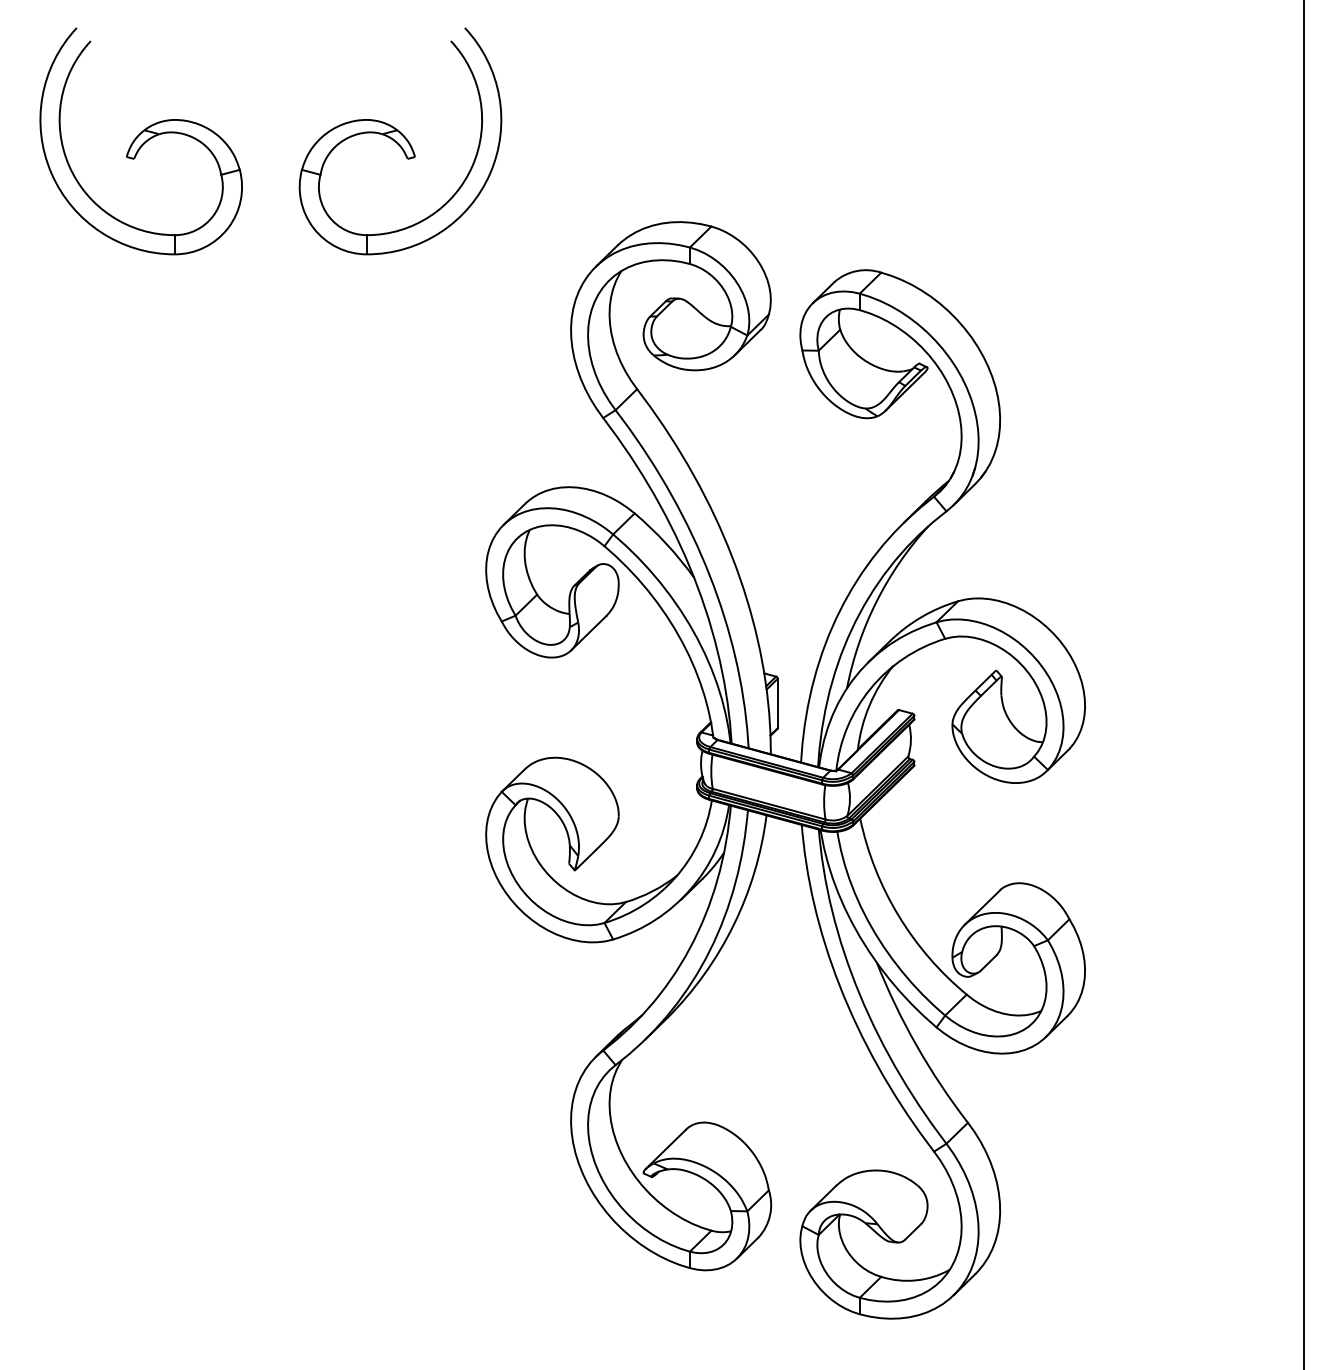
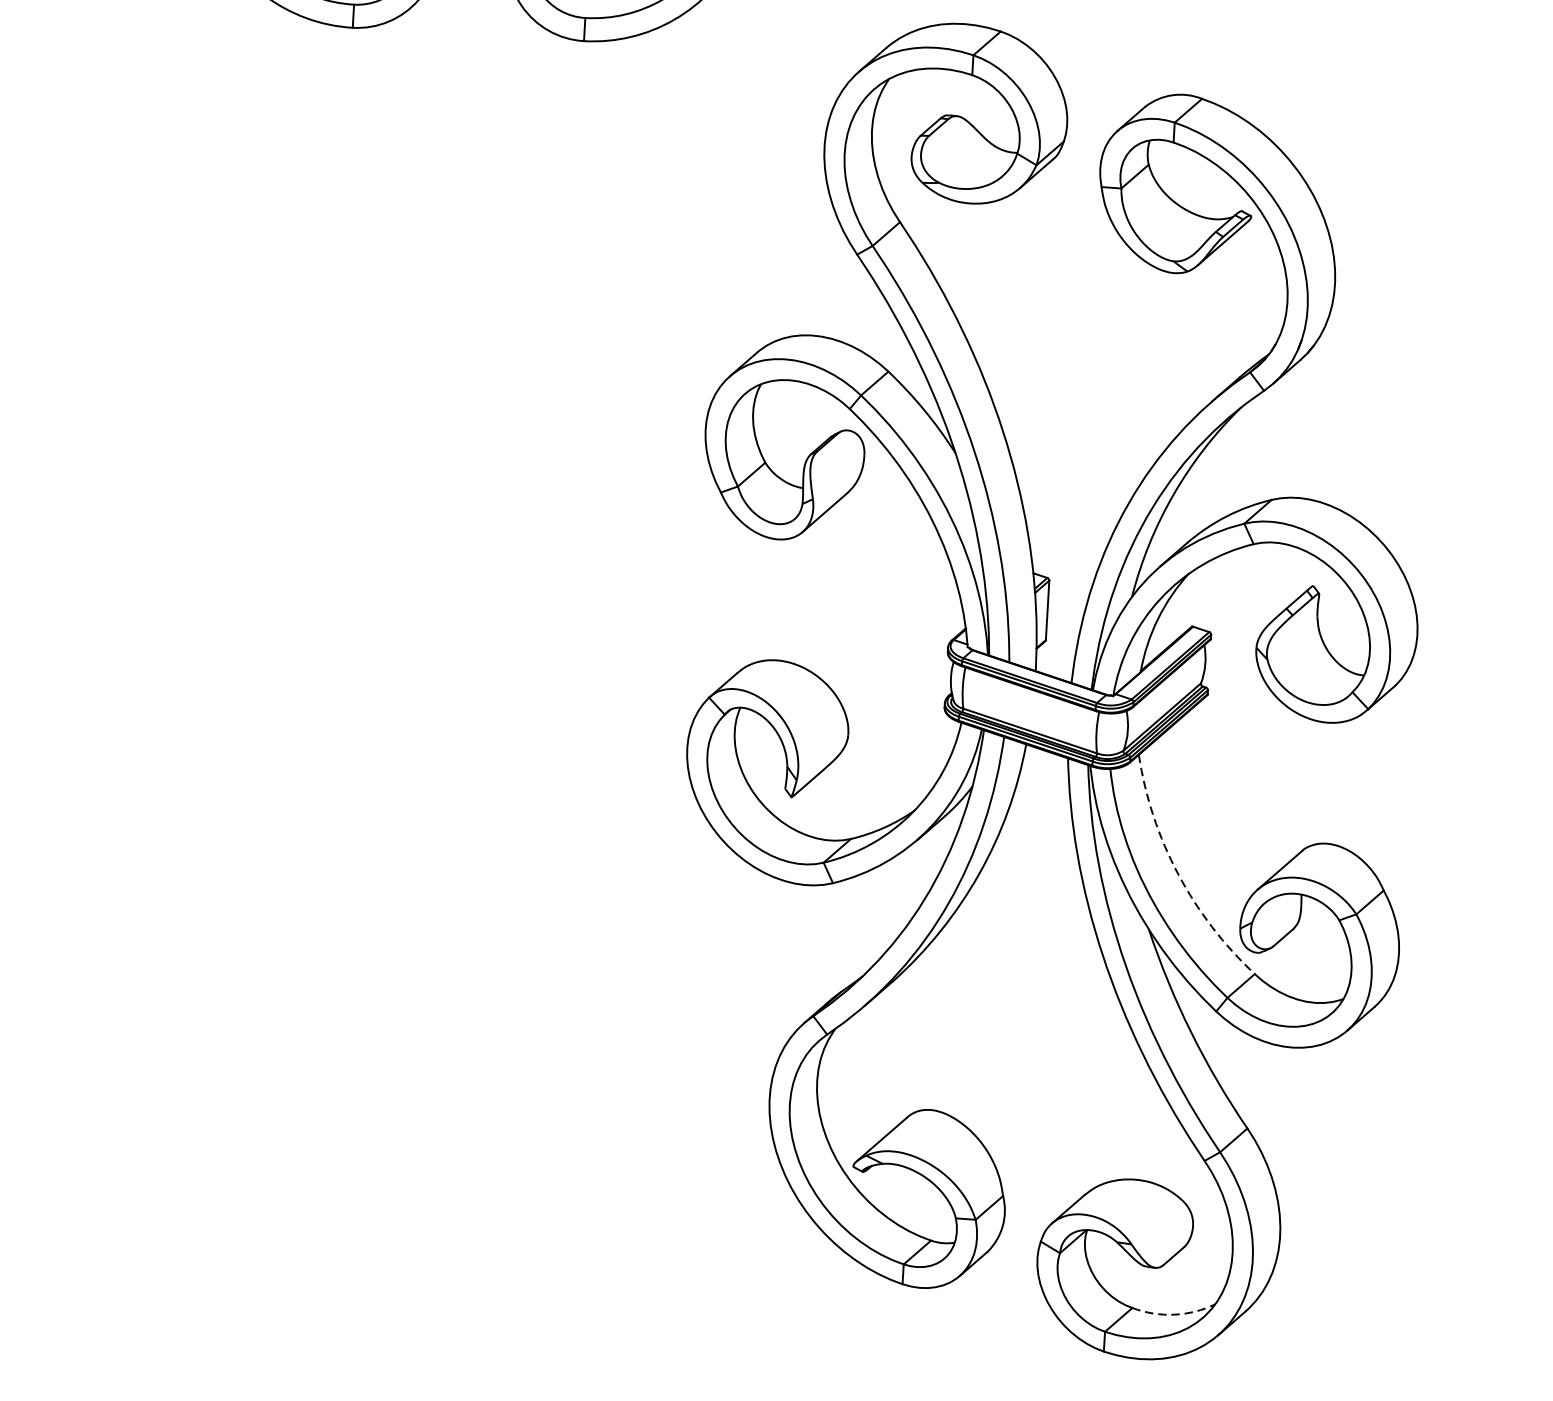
arc: (898, 915) -> (1178, 874), solid -> dashed
arc: (916, 1280) -> (1174, 1314), solid -> dashed

